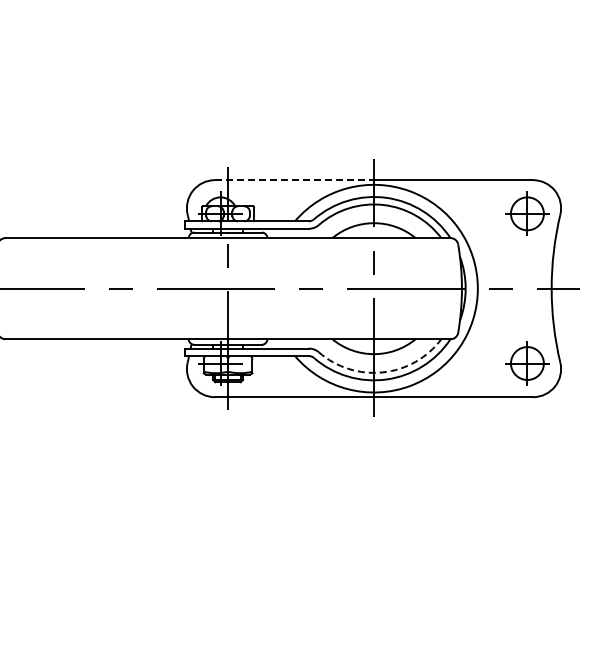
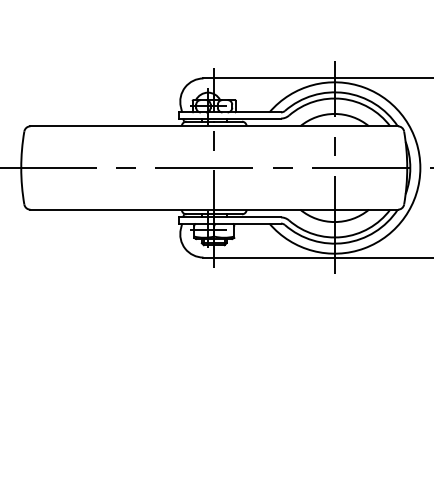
line: (294, 180) -> (269, 78), dashed -> solid
arc: (382, 372) -> (341, 237), dashed -> solid

